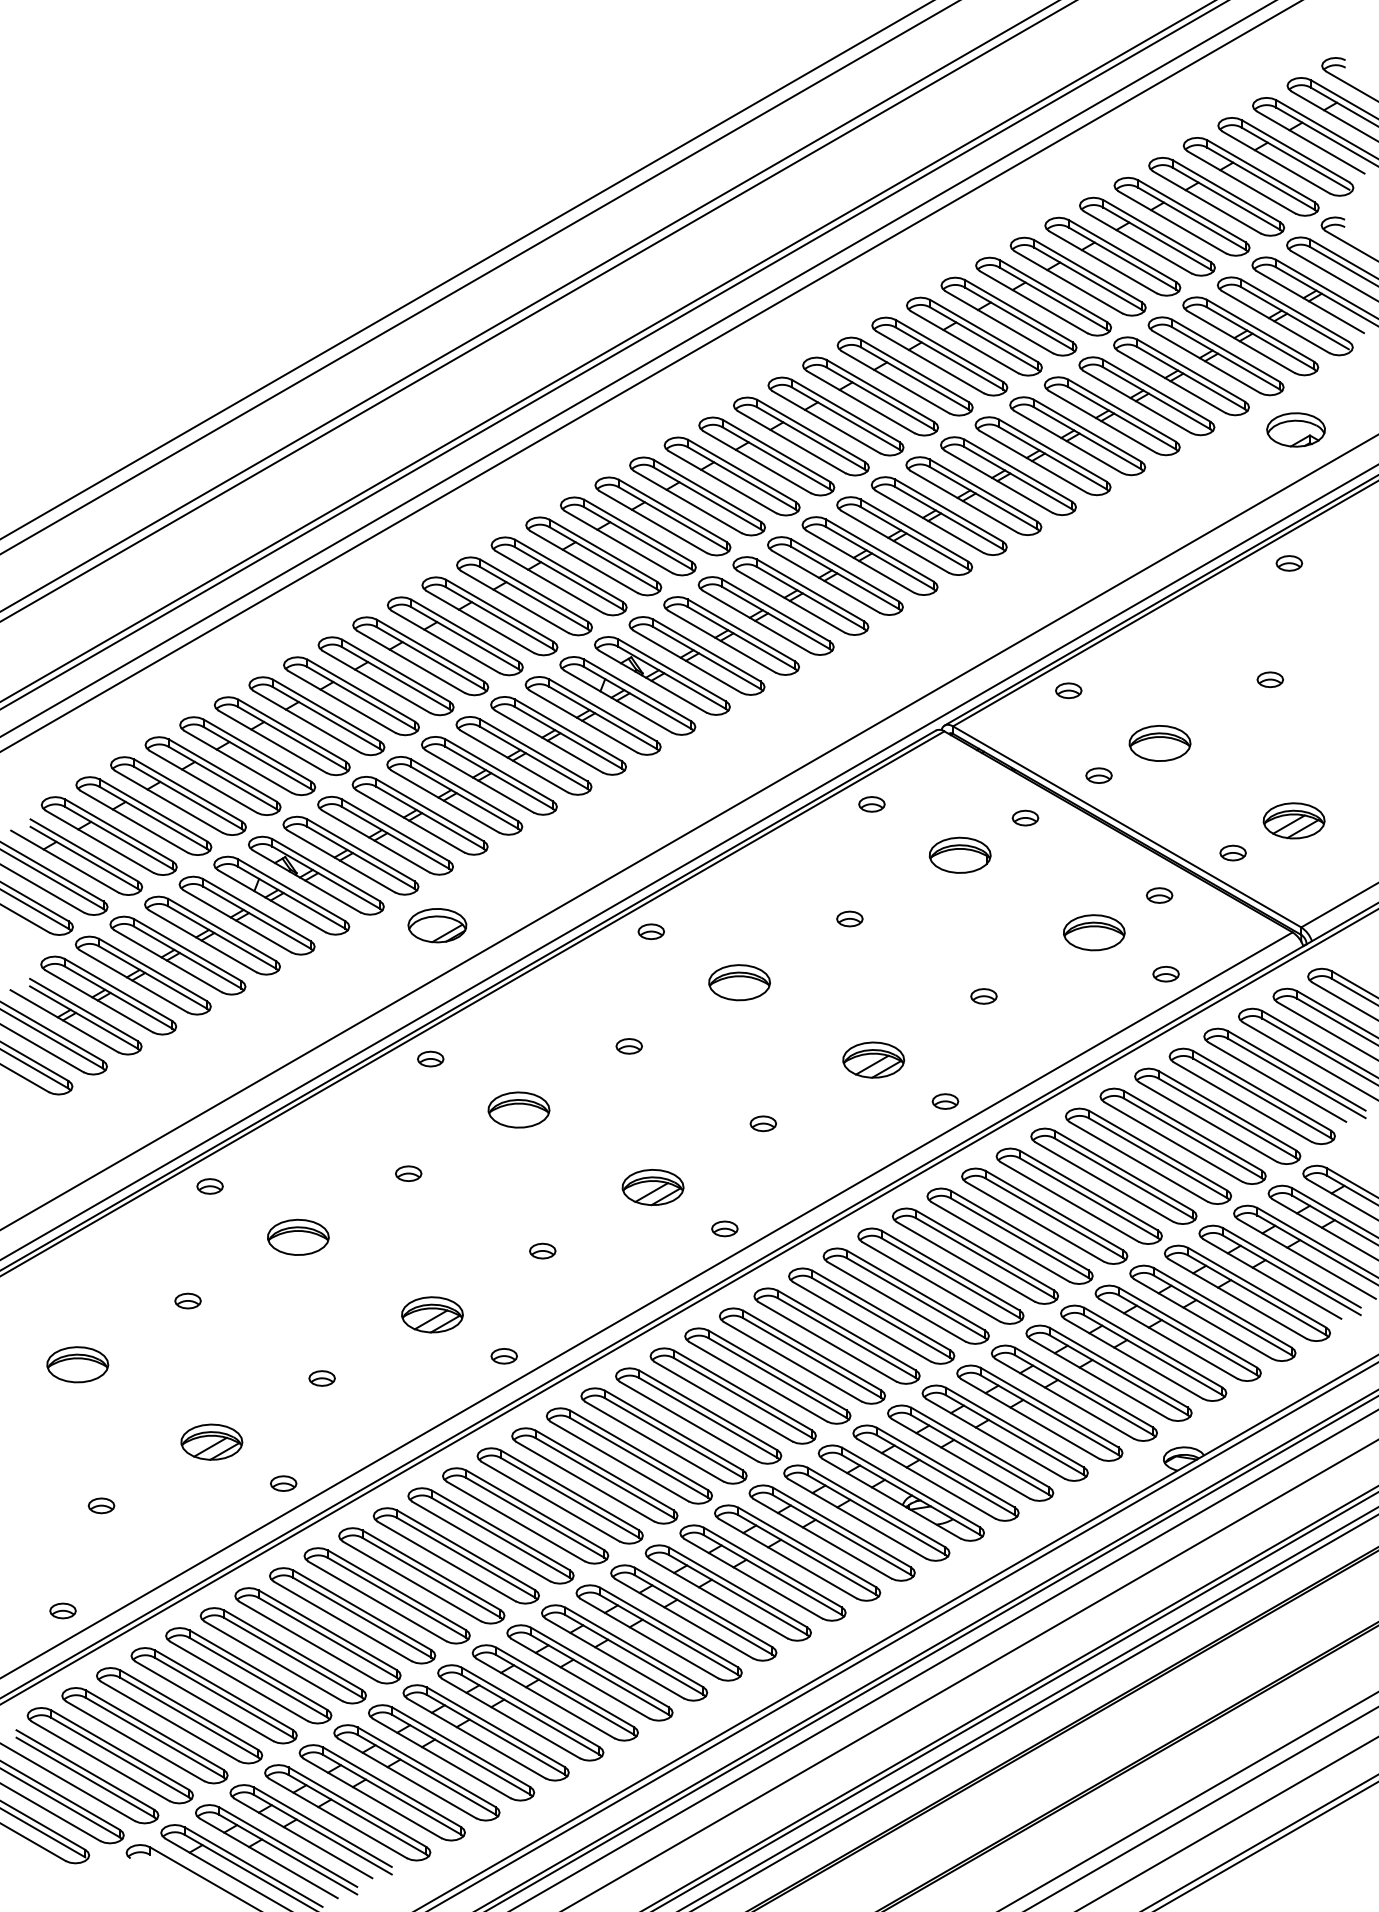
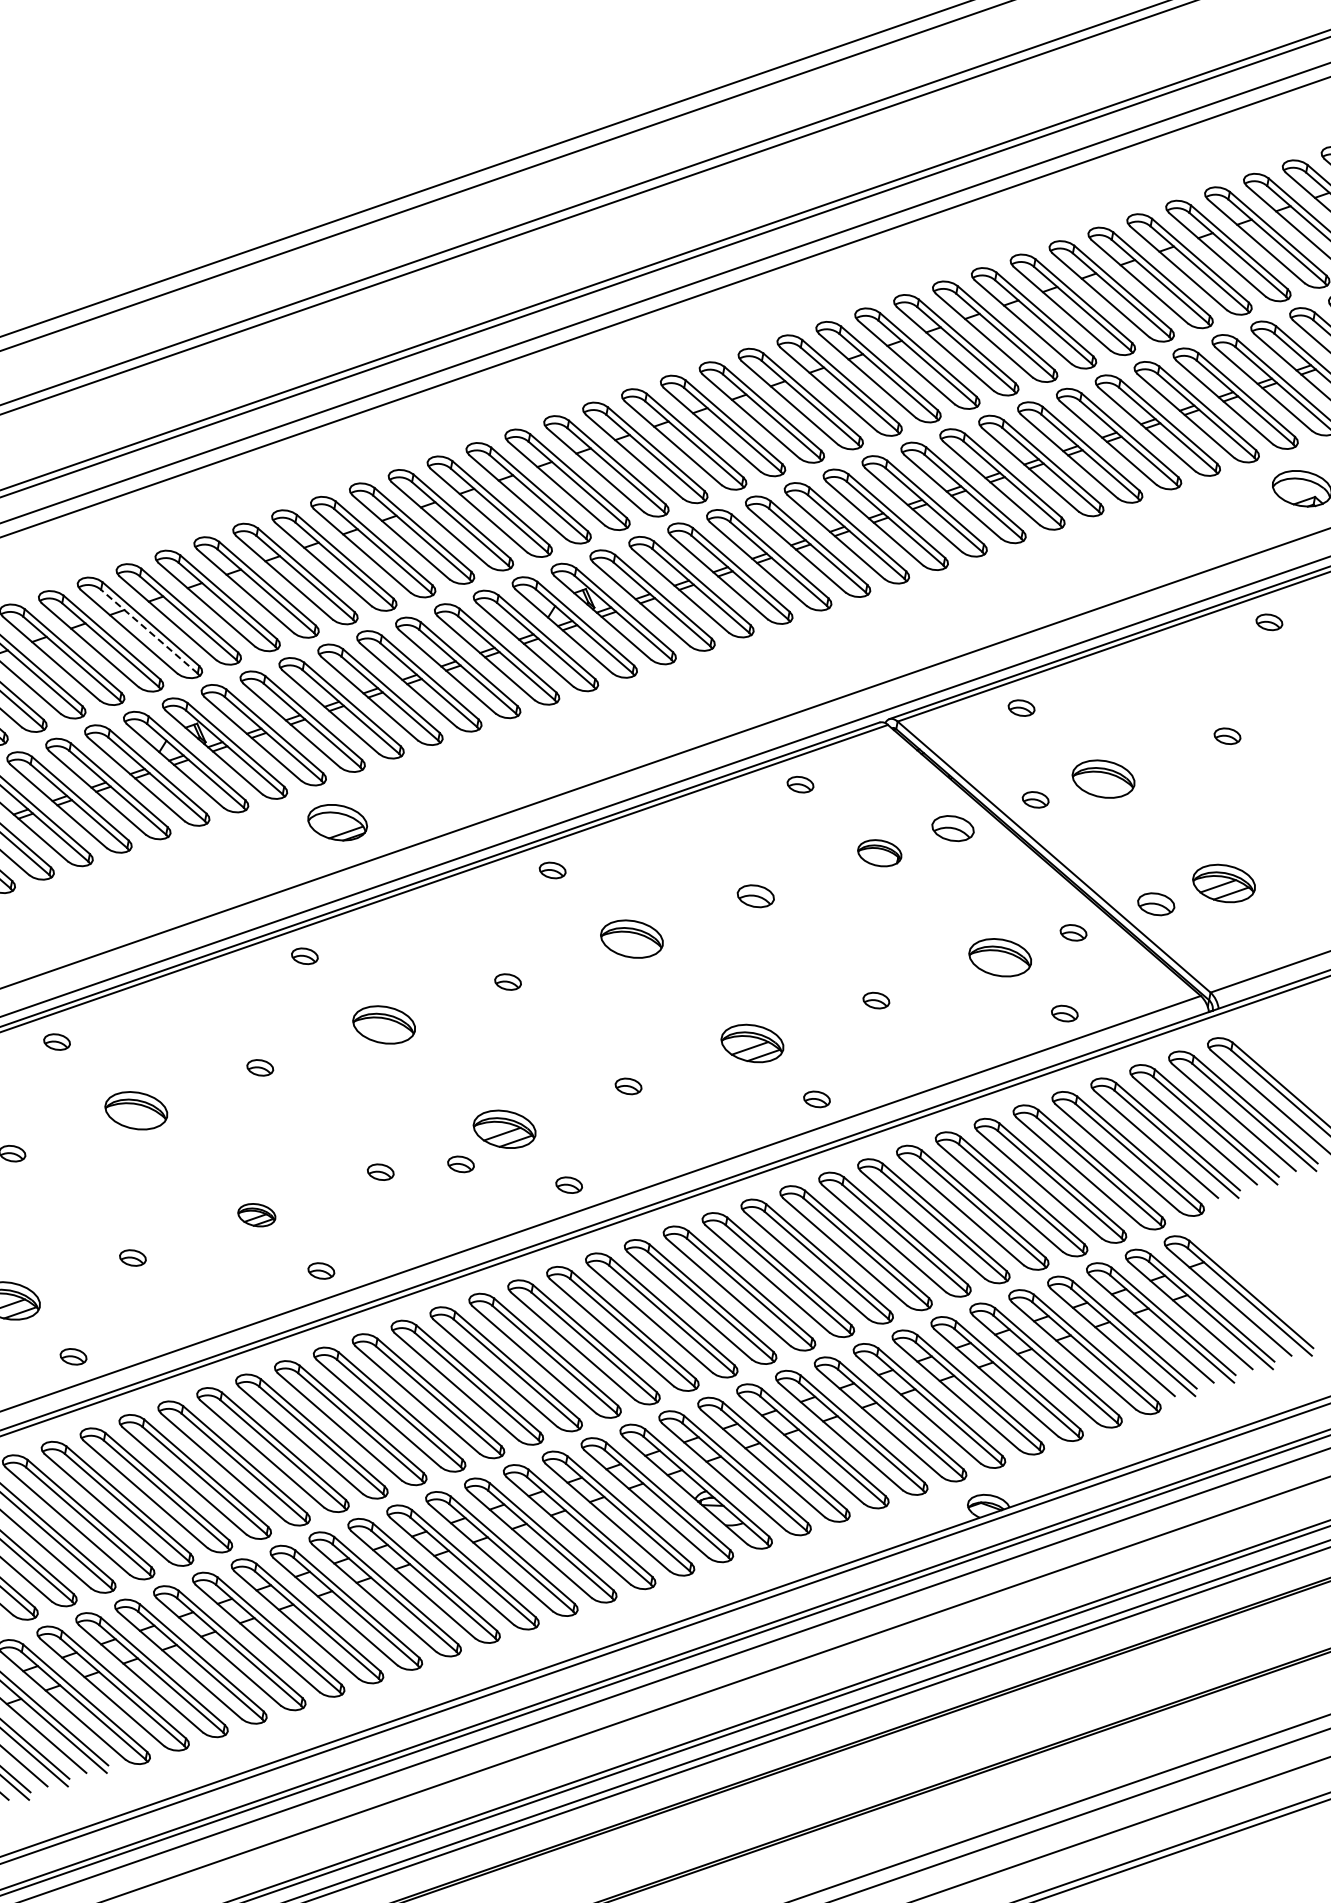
line: (222, 777) -> (149, 631), solid -> dashed
part: (1025, 817) -> (953, 827), size x1.6
part: (1232, 852) -> (1155, 903), size x1.4
part: (959, 854) -> (879, 852), size x0.7
part: (849, 918) -> (755, 895), size x1.4
part: (617, 1228) -> (460, 1163), added
part: (432, 1314) -> (256, 1214), size x0.6

